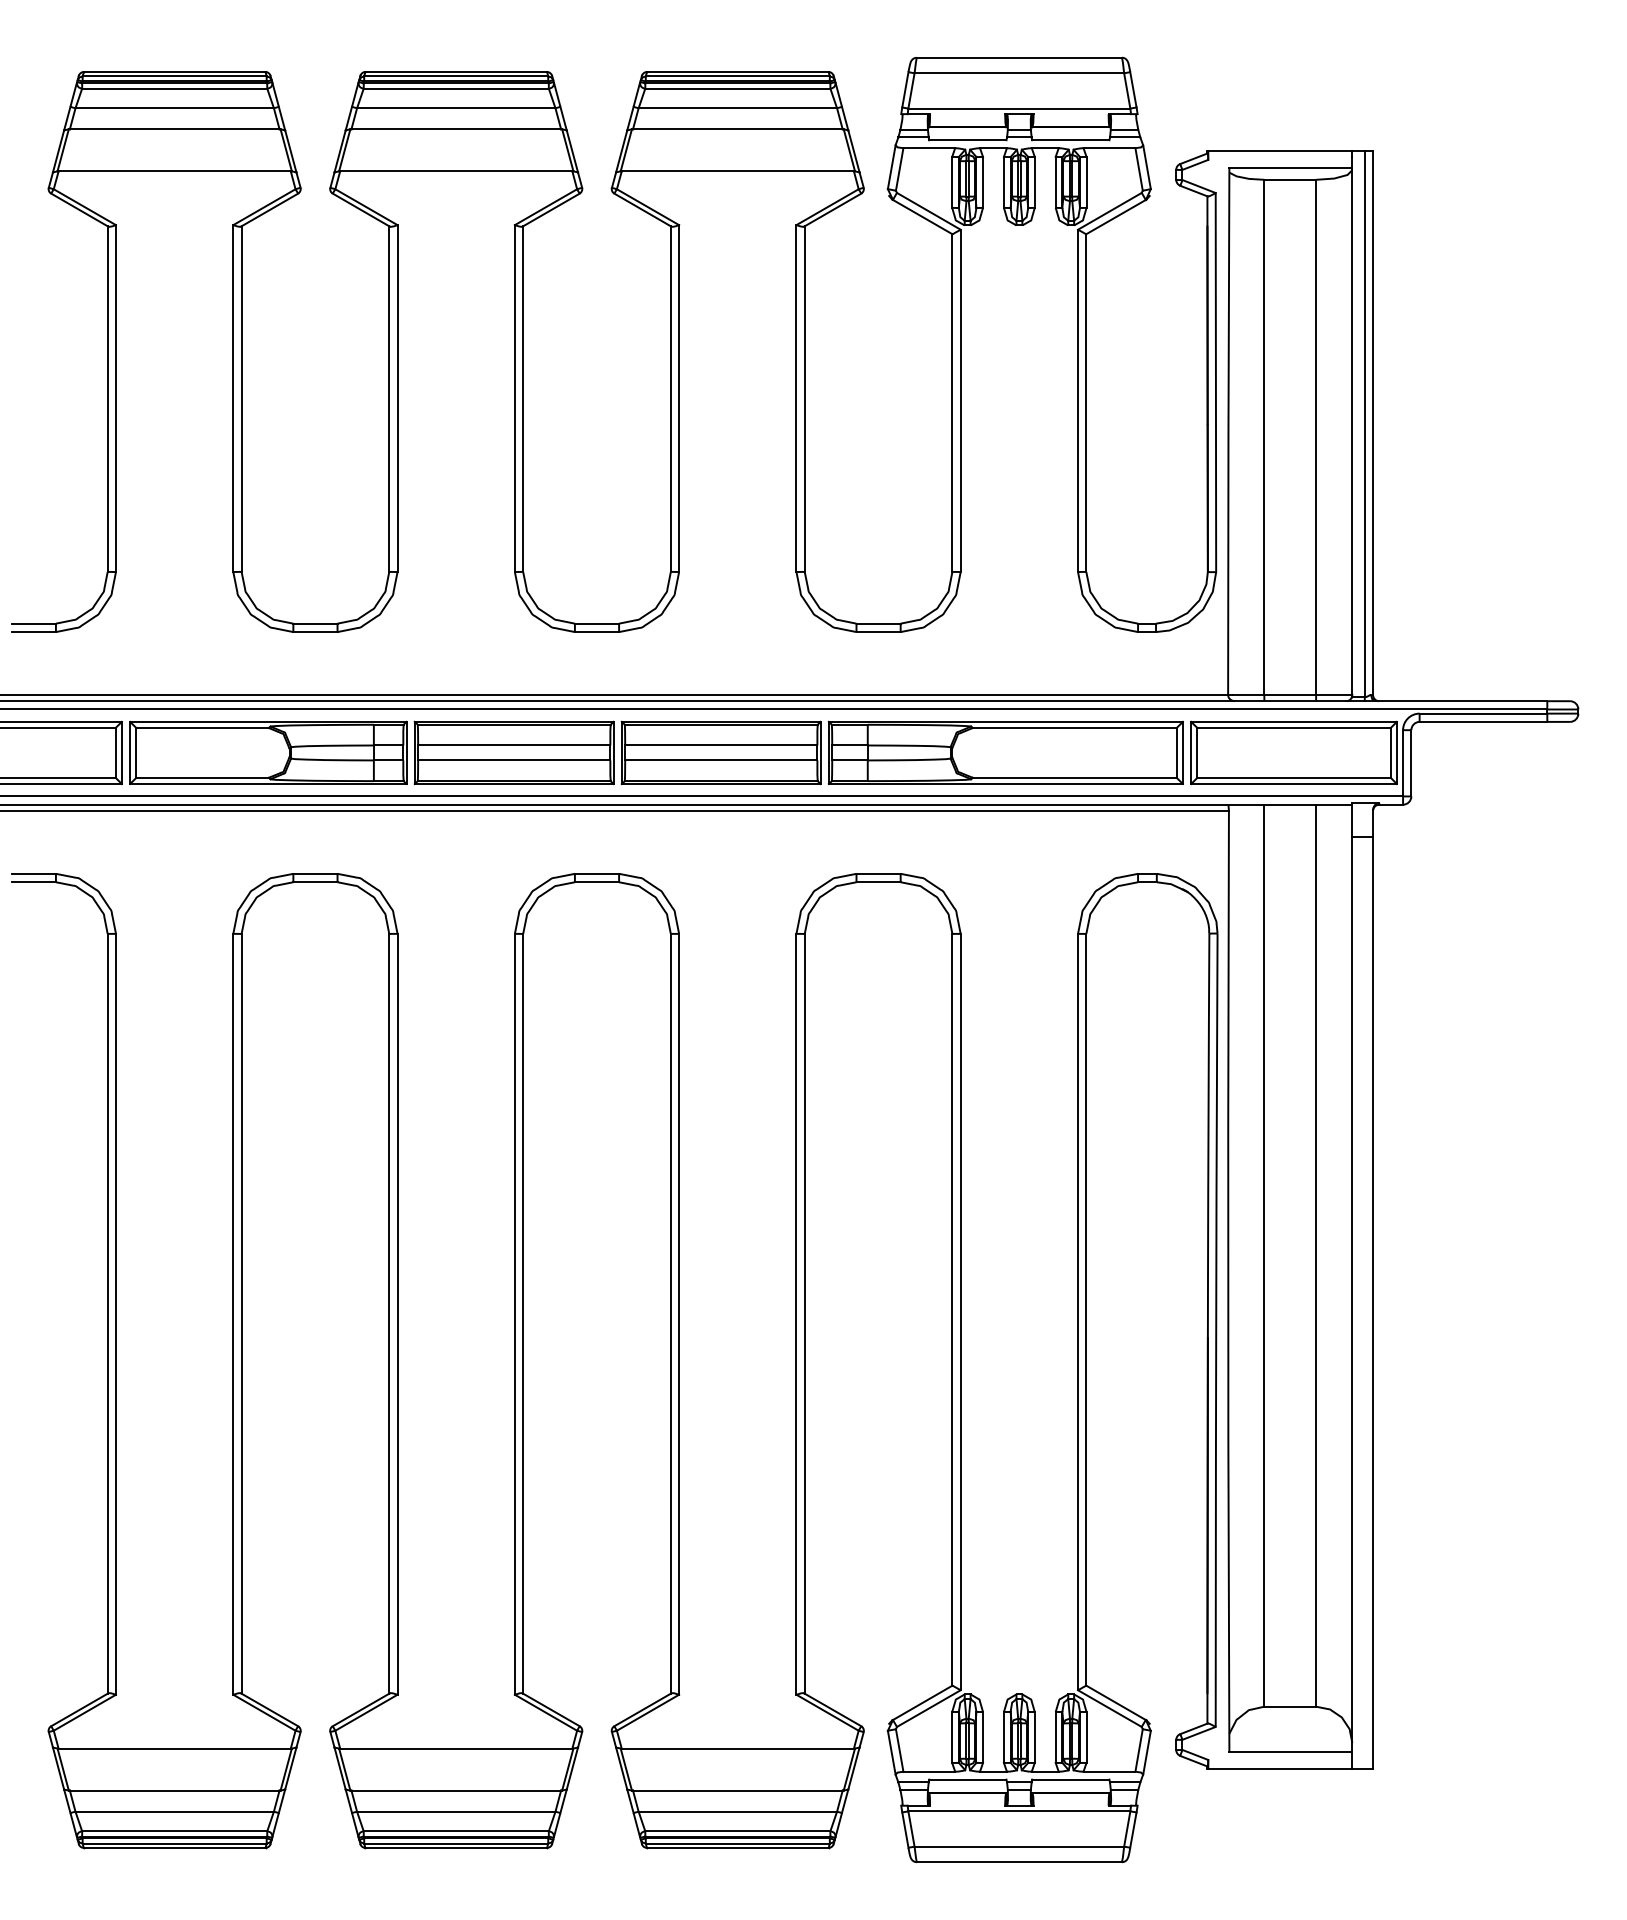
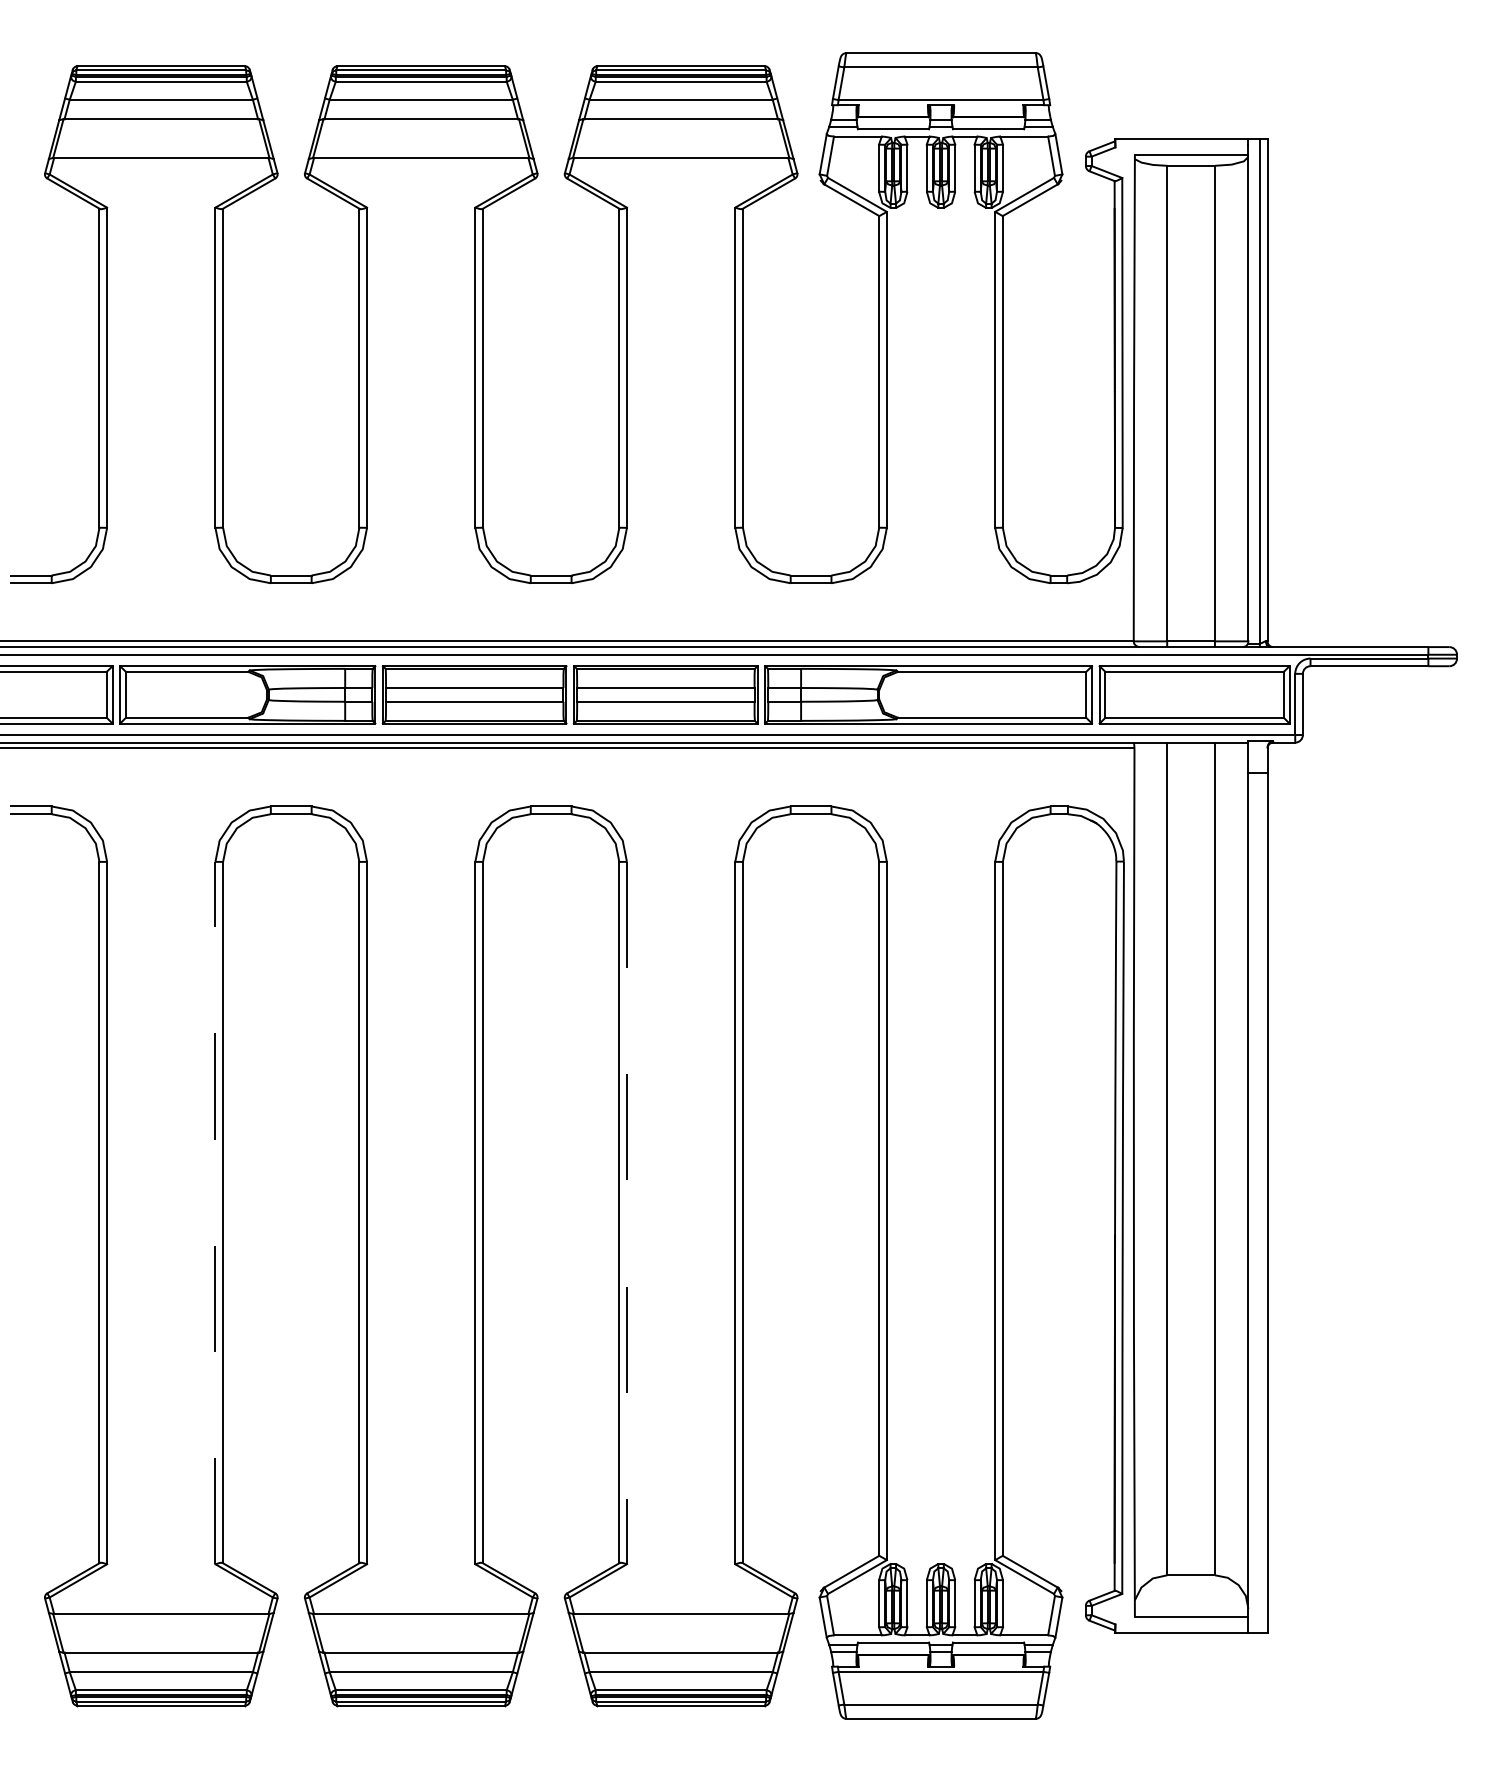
line: (233, 1313) -> (215, 1212), solid -> dashed
line: (678, 1314) -> (626, 1213), solid -> dashed

